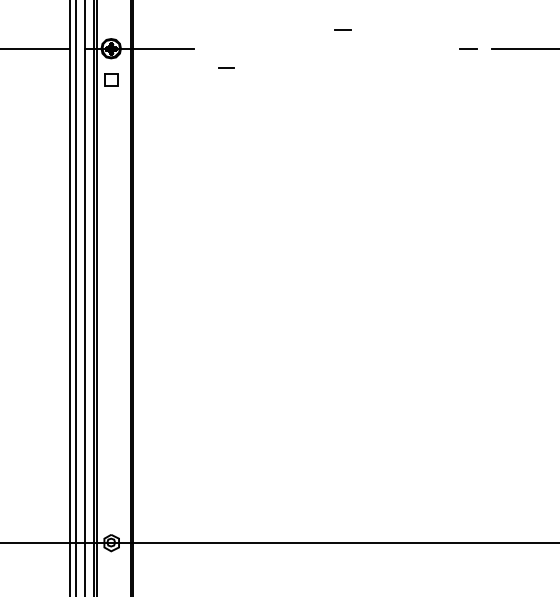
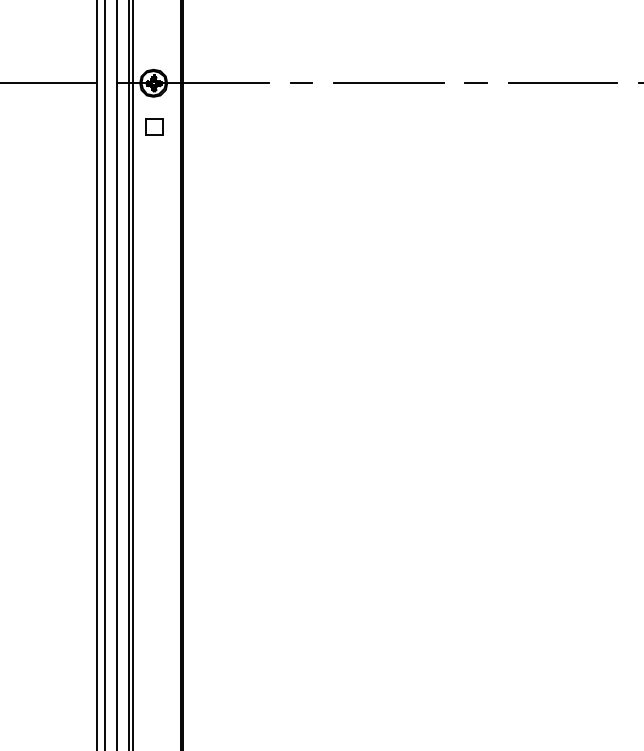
line: (342, 29) -> (475, 83), moved
line: (279, 48) -> (387, 83), added
line: (405, 48) -> (562, 83), added
line: (226, 67) -> (301, 83), moved

